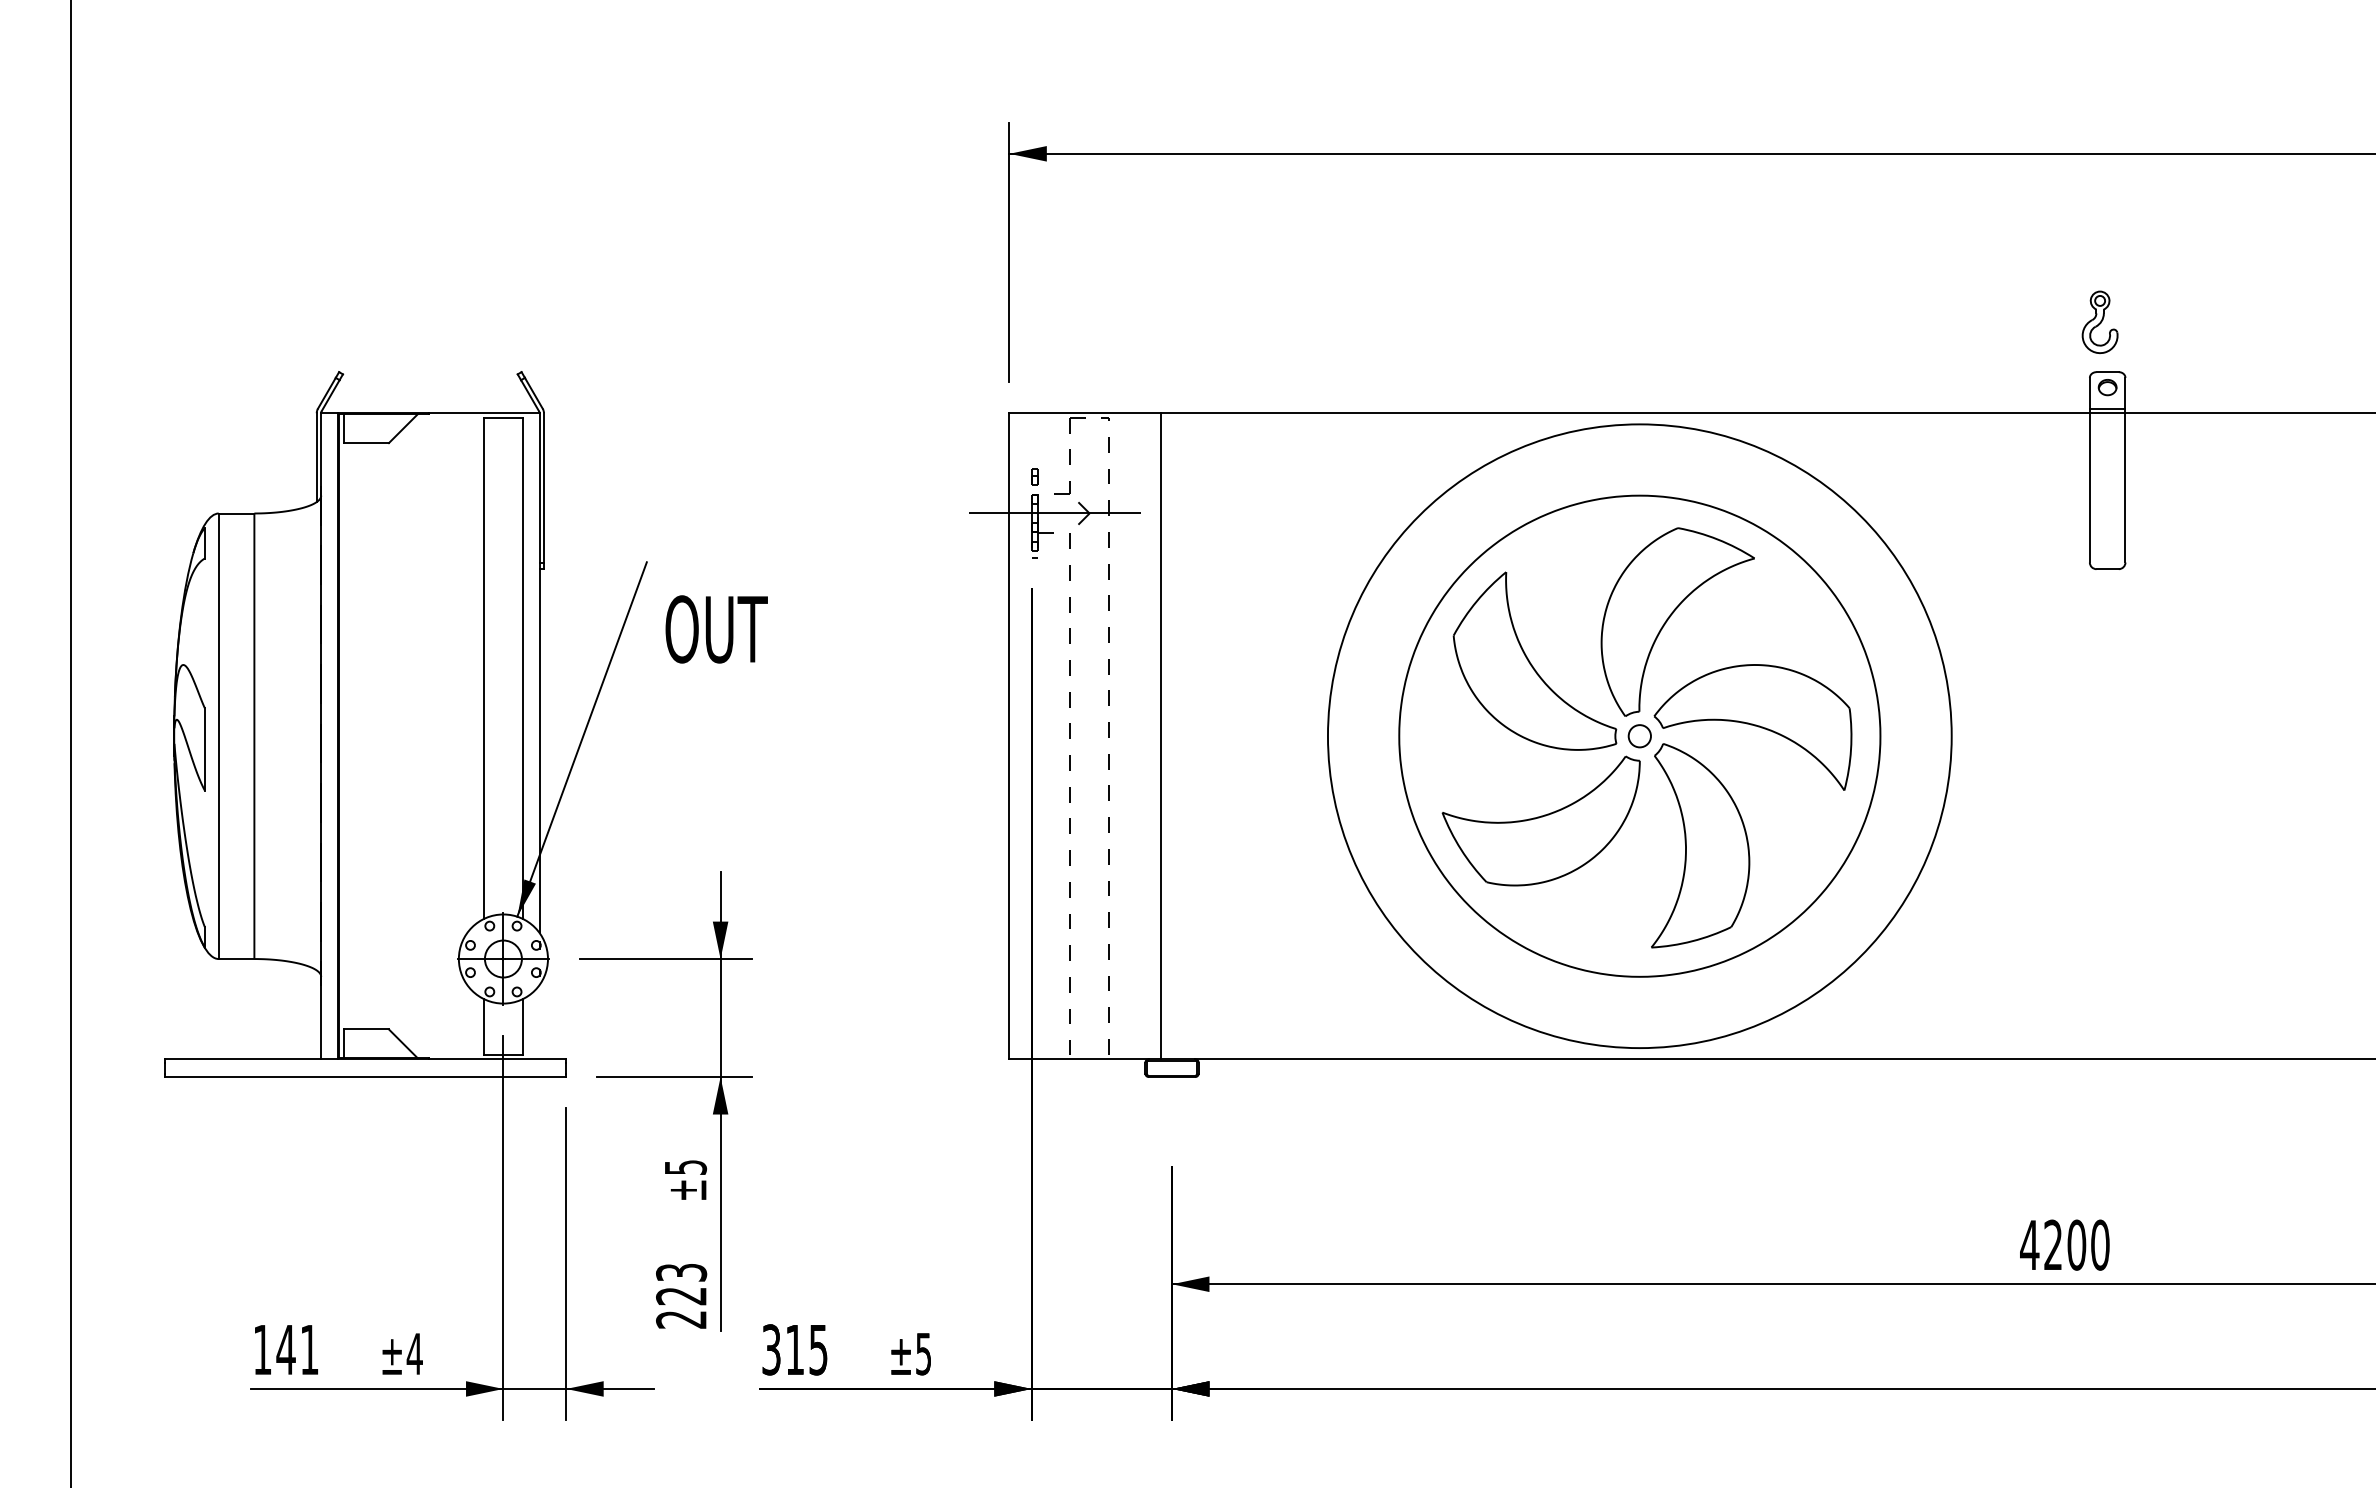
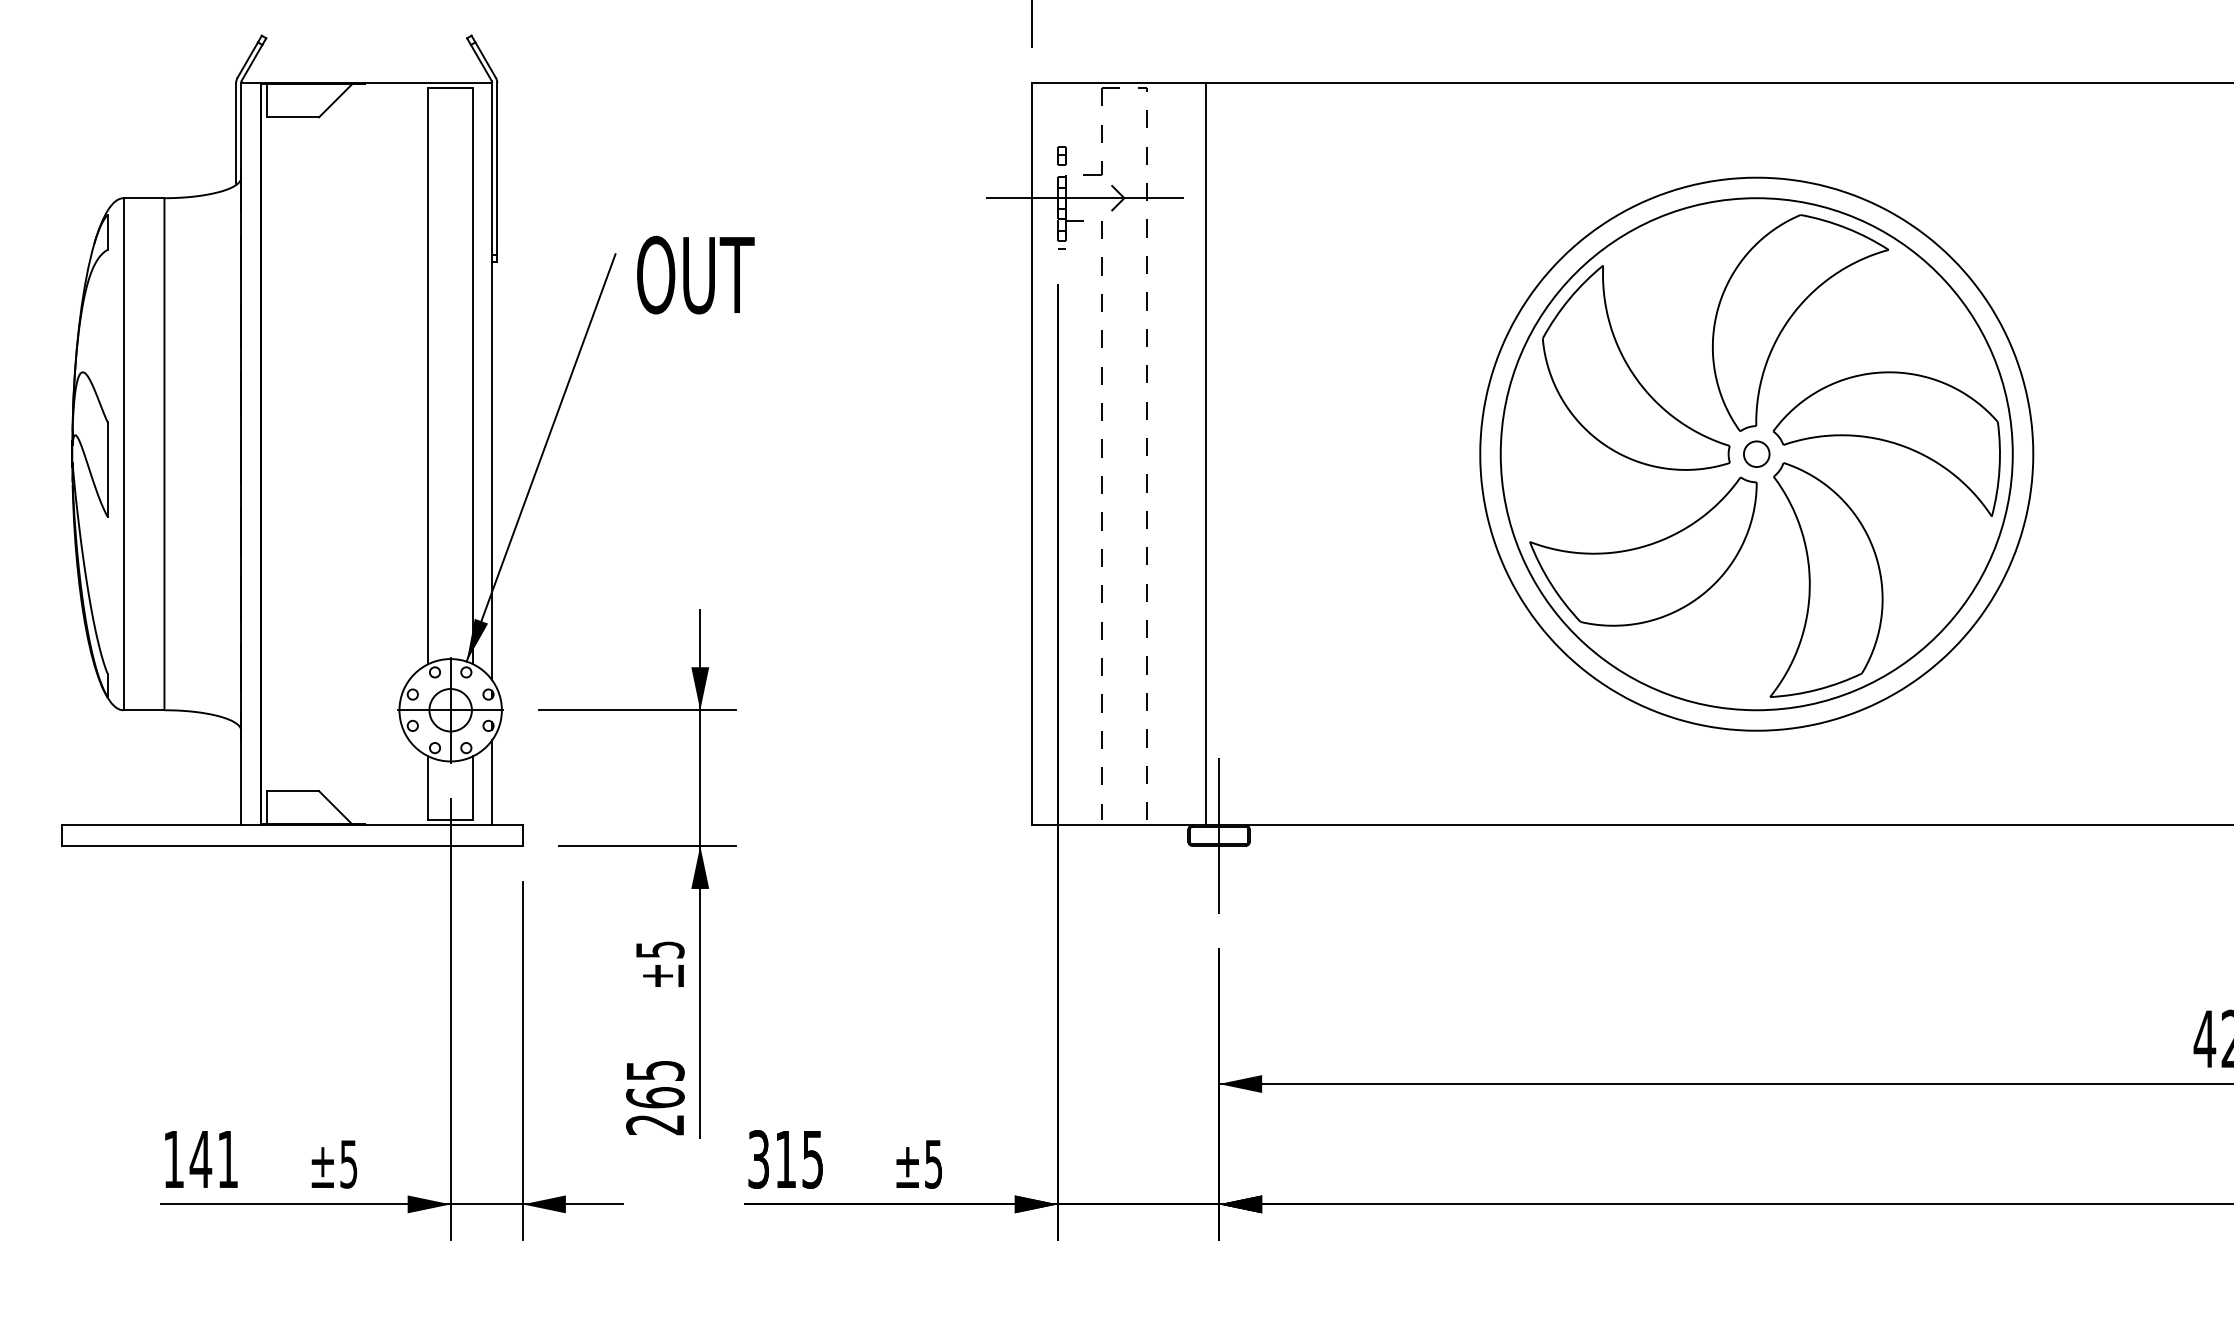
text: (716, 629) -> (695, 275), moved
circle: (1639, 736) -> (1756, 454), size x0.71
line: (539, 1022) -> (492, 783), added
line: (1172, 1067) -> (1219, 834), added
text: (681, 1284) -> (655, 1084), 223 -> 265
text: (414, 1354) -> (348, 1164), ±4 -> ±5

